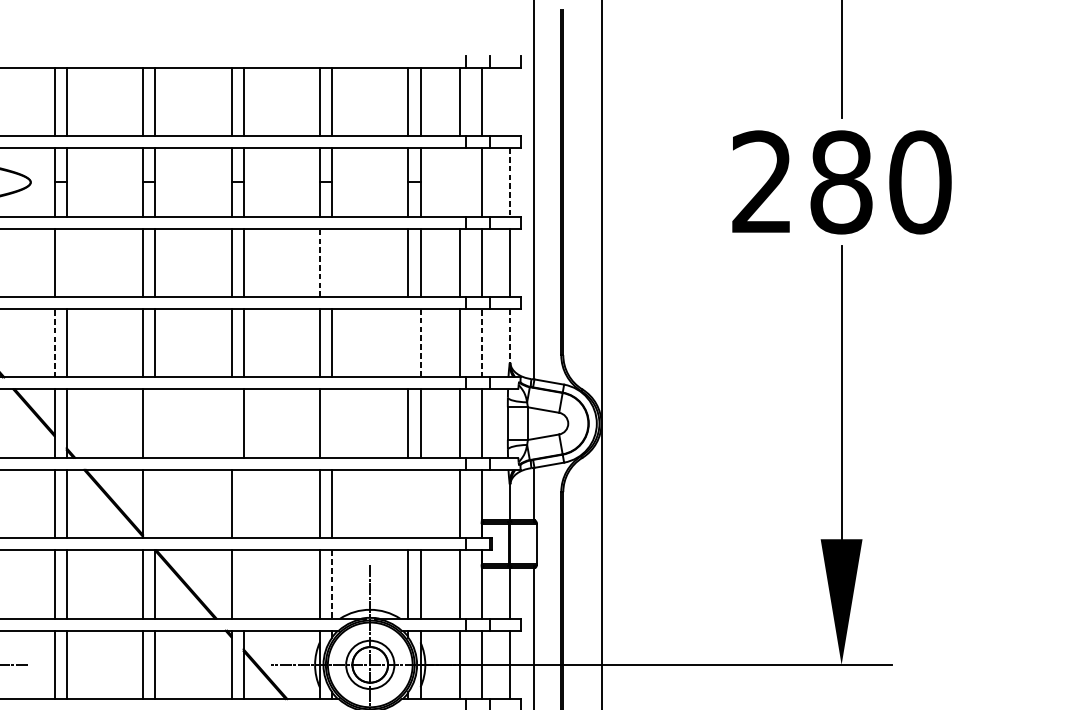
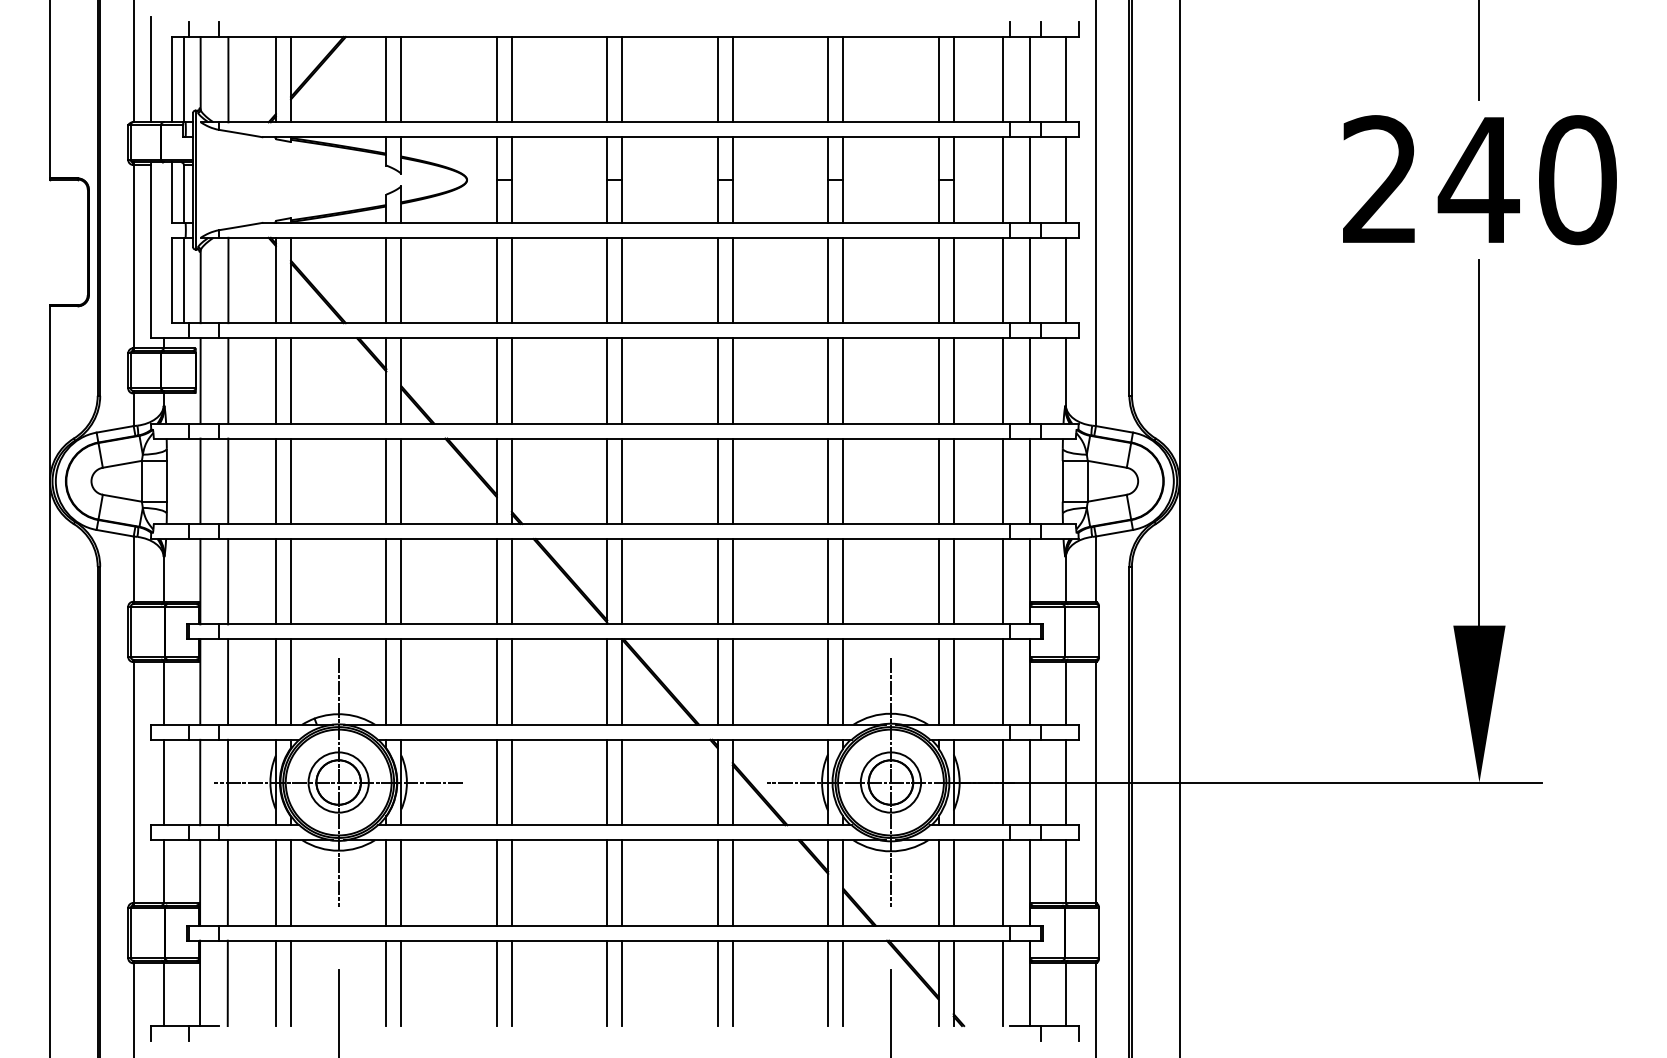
line: (510, 101) -> (1065, 79), added
line: (460, 181) -> (1003, 179), added
line: (510, 182) -> (1065, 180), dashed -> solid
text: (840, 182) -> (1478, 180), 280 -> 240
line: (66, 262) -> (511, 280), added
line: (320, 262) -> (828, 280), dashed -> solid
line: (332, 262) -> (843, 280), added
line: (510, 336) -> (1065, 372), dashed -> solid
line: (54, 342) -> (496, 380), dashed -> solid
line: (408, 342) -> (938, 380), added
line: (420, 342) -> (953, 380), dashed -> solid
line: (481, 342) -> (1029, 380), dashed -> solid
line: (155, 423) -> (622, 480), added
line: (231, 423) -> (717, 480), added
line: (332, 423) -> (843, 480), added
line: (155, 503) -> (622, 581), added
line: (243, 503) -> (732, 581), added
line: (408, 503) -> (938, 581), added
line: (420, 503) -> (953, 581), added
line: (243, 583) -> (732, 681), added
line: (332, 584) -> (843, 682), dashed -> solid

